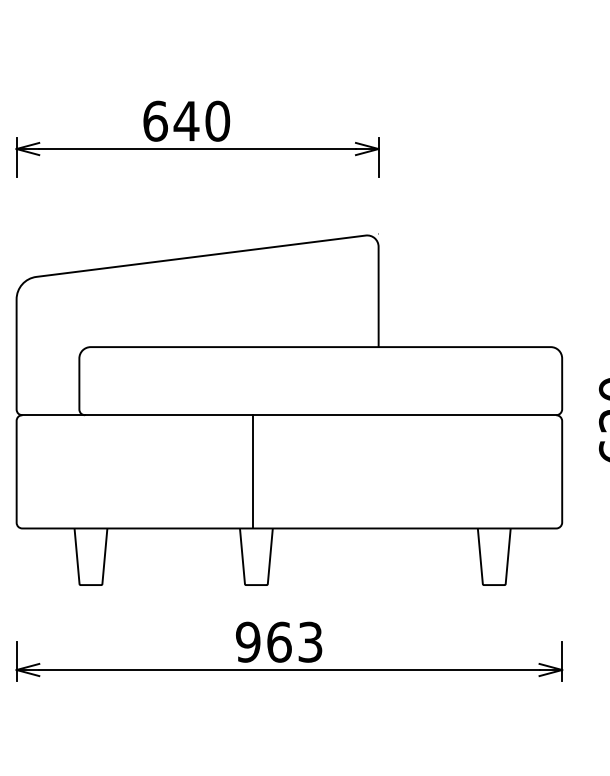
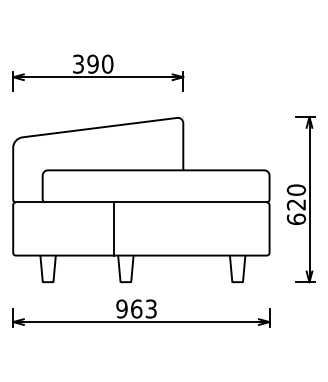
text: (170, 119) -> (85, 63), 640 -> 390
line: (253, 470) -> (114, 228), moved

